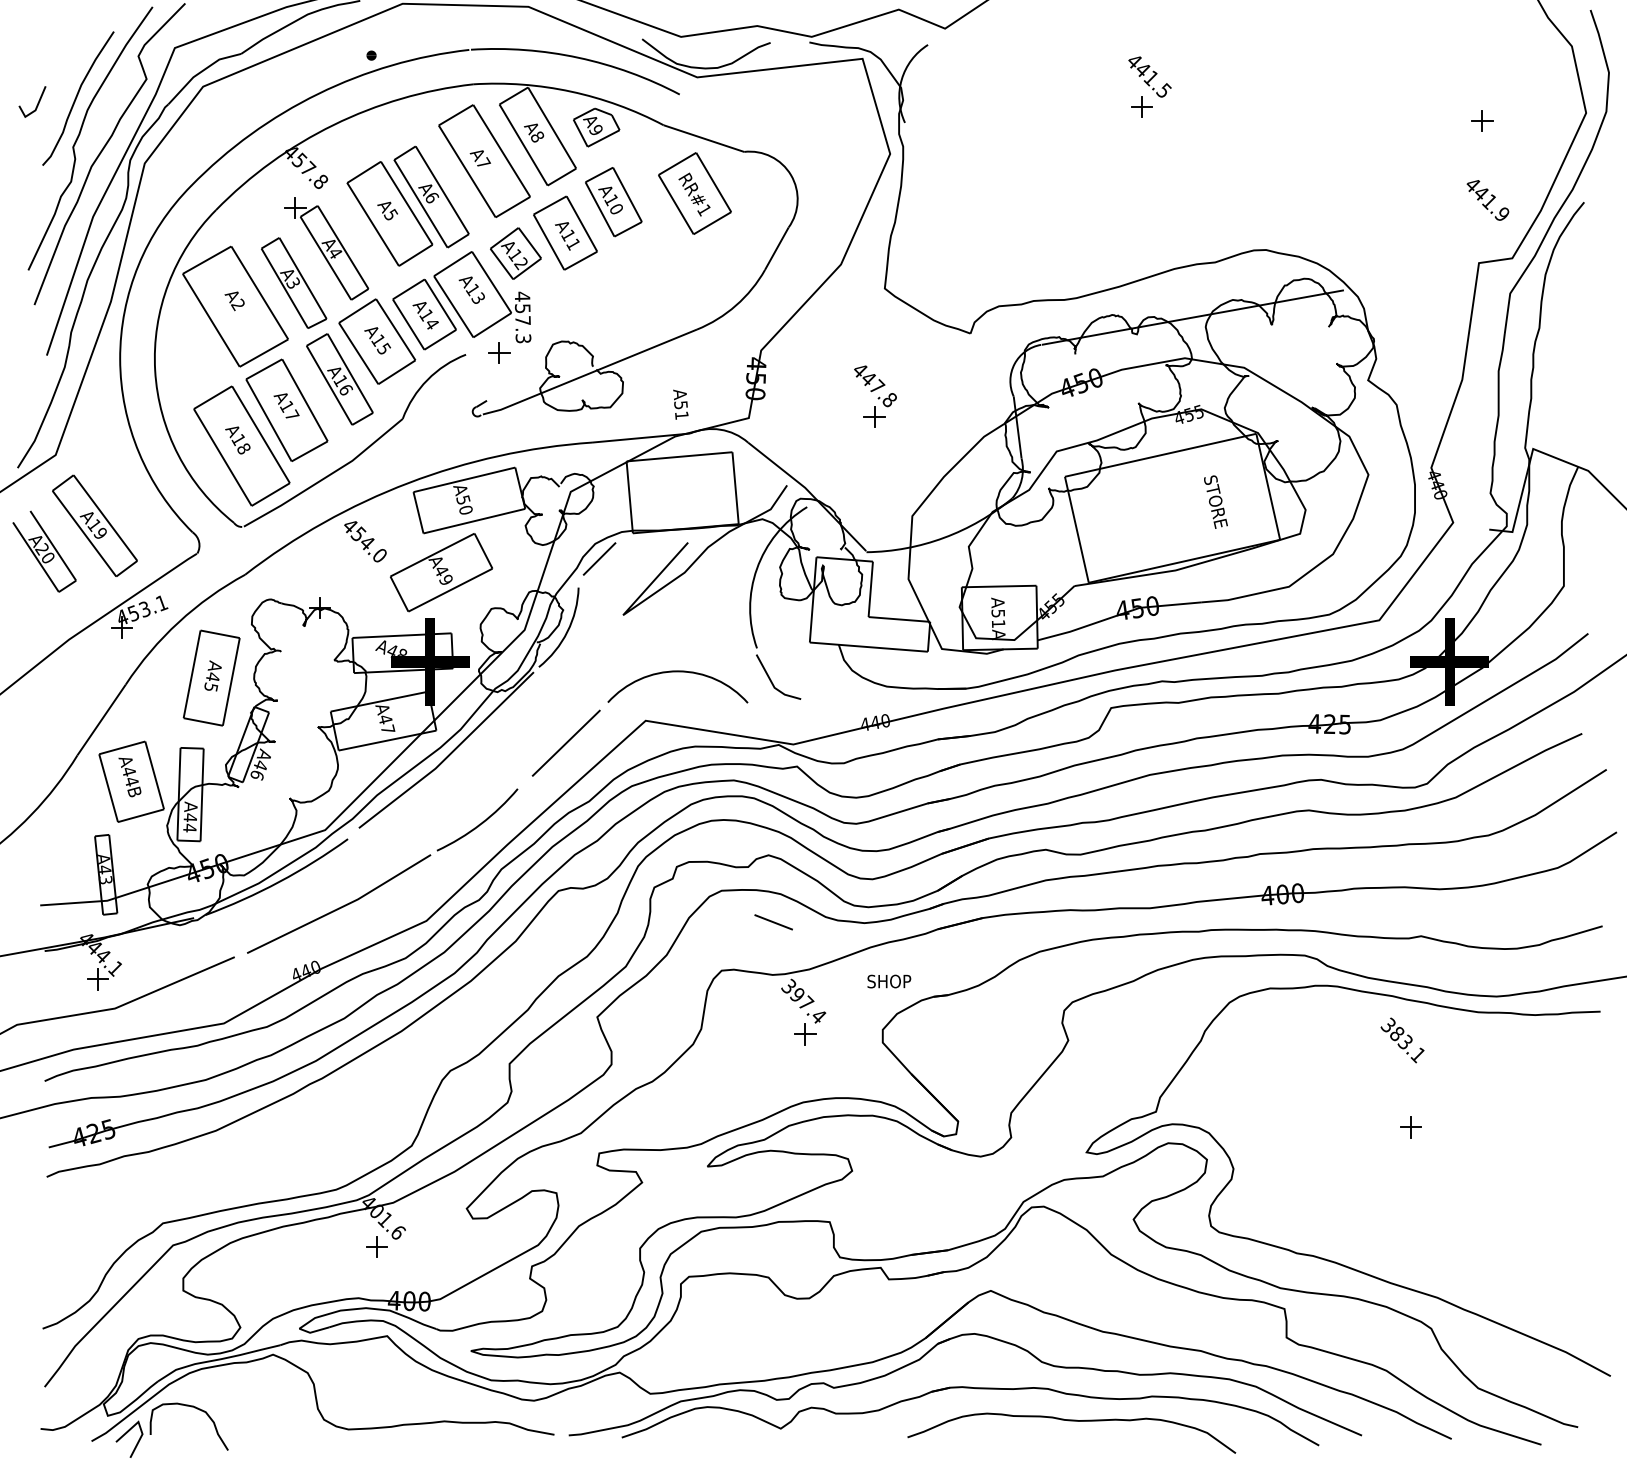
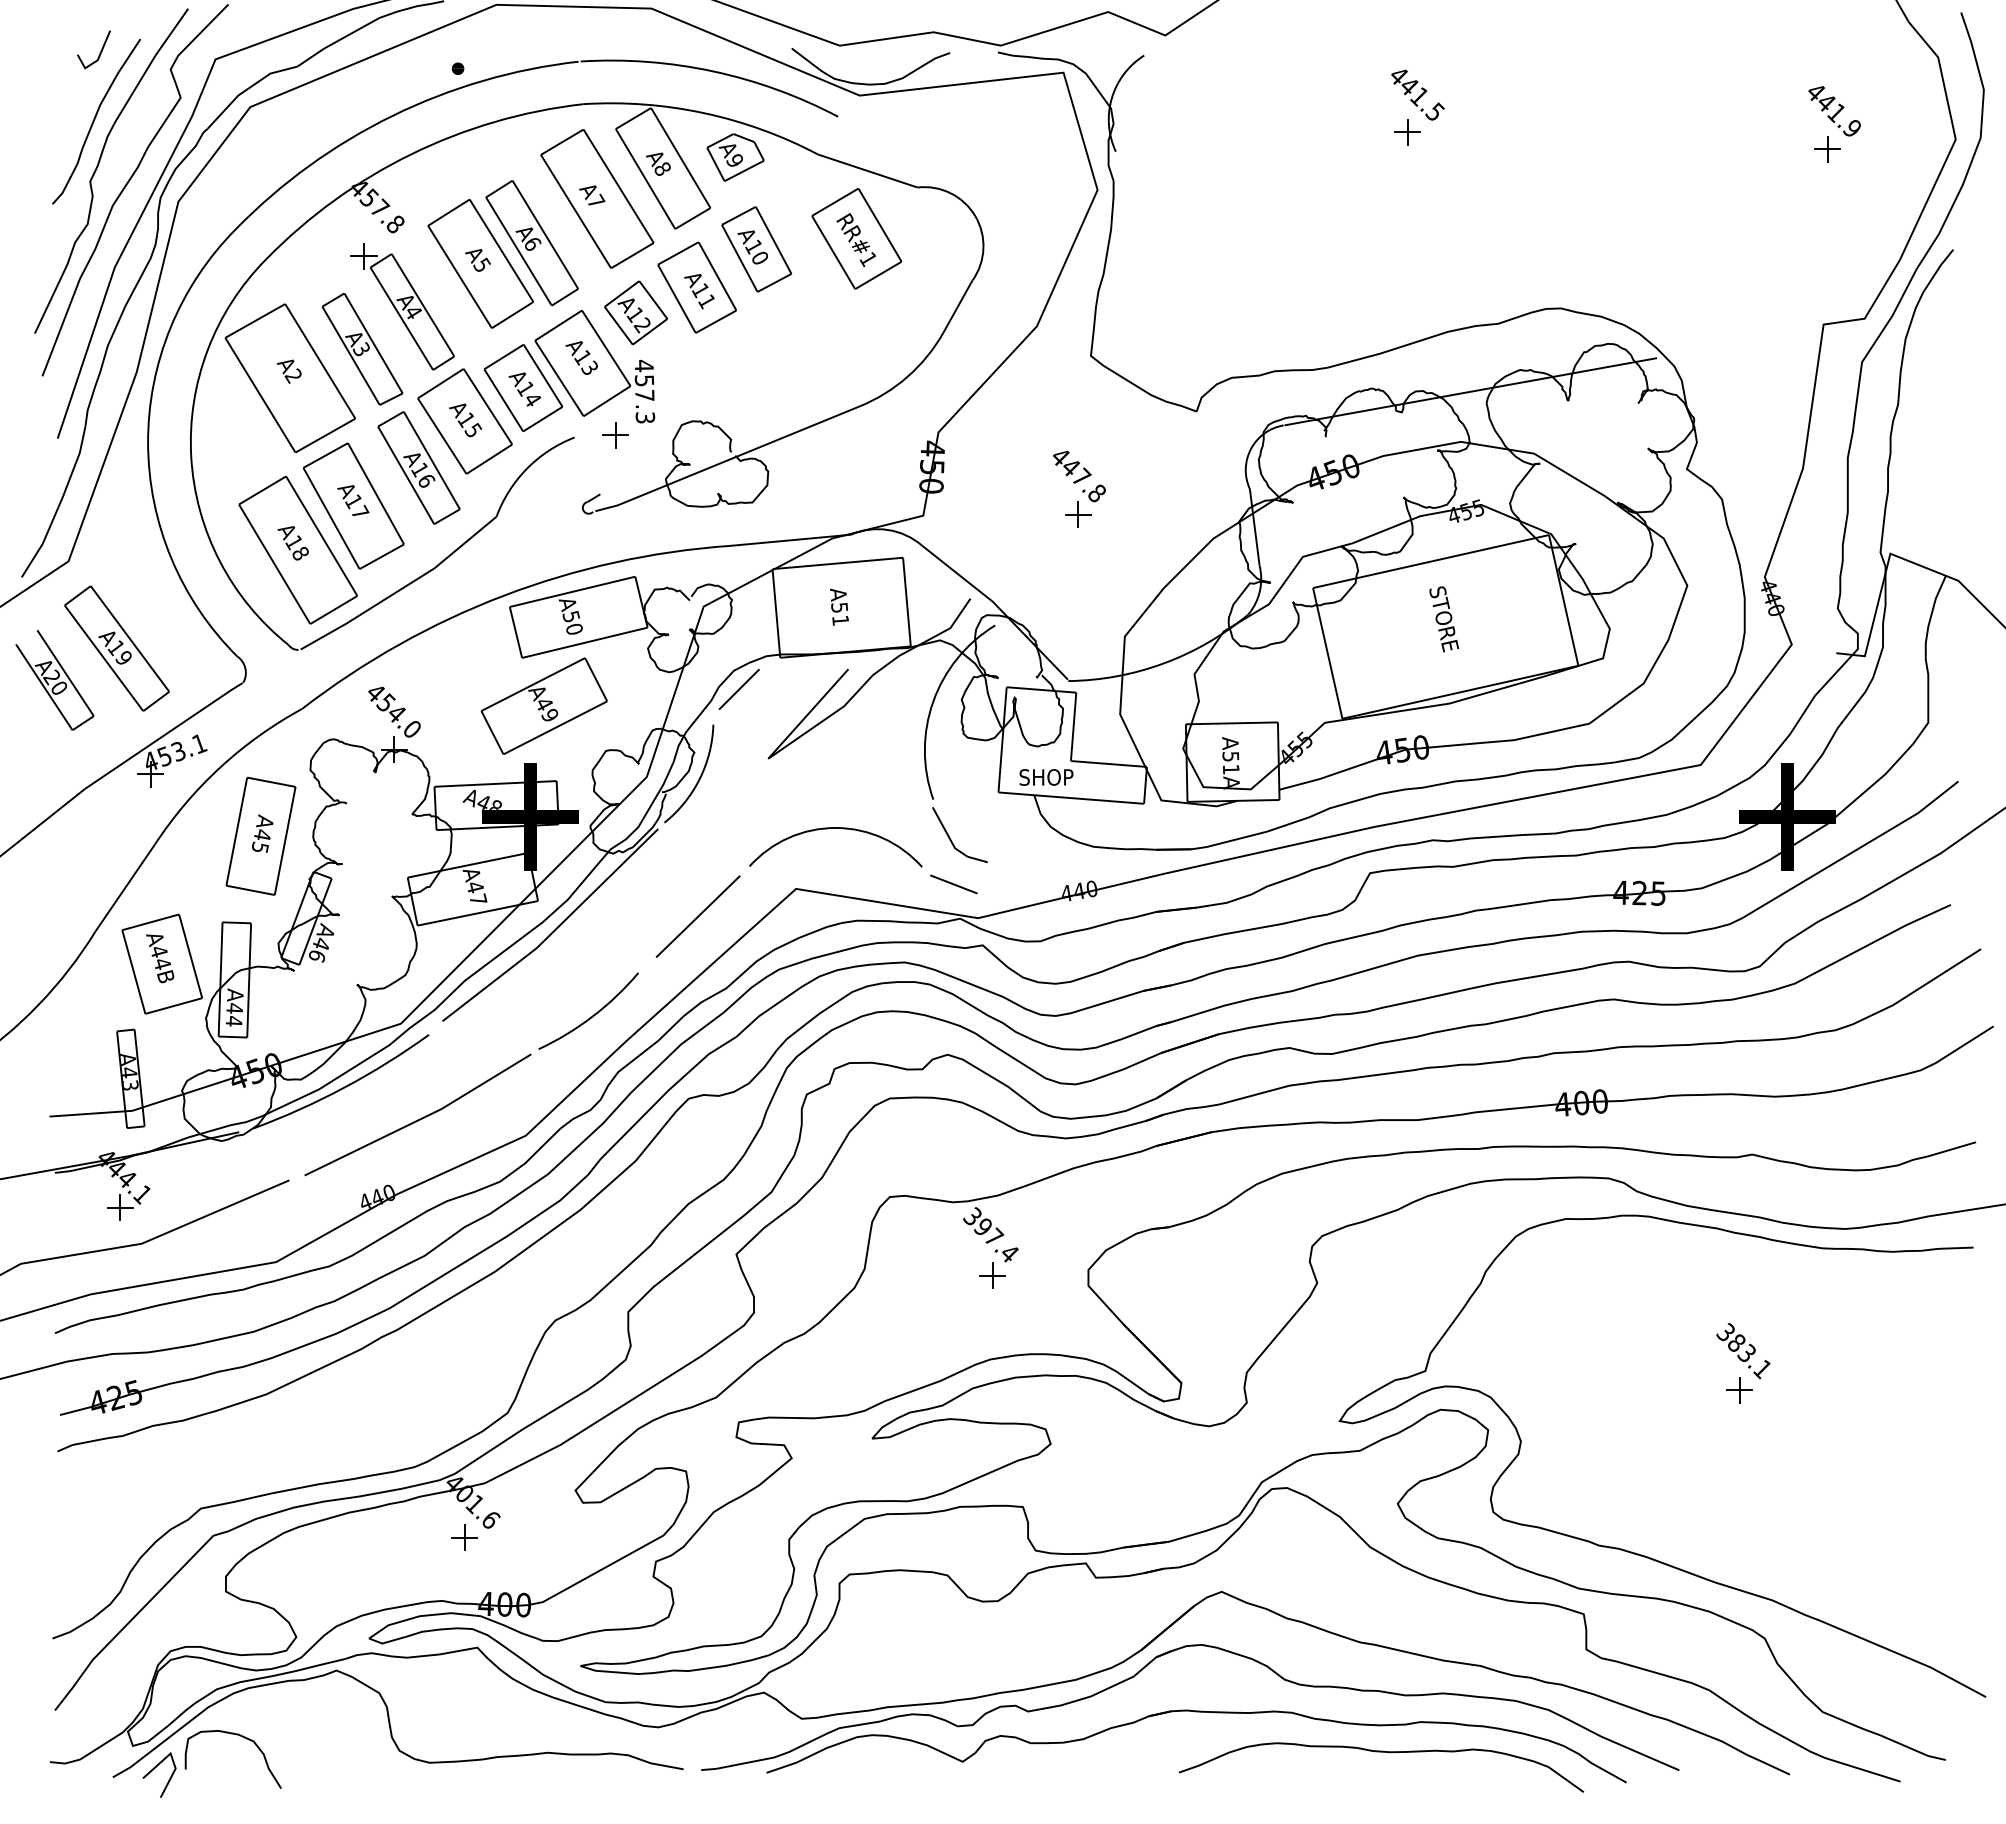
line: (37, 102) -> (100, 50), moved
text: (1487, 200) -> (1834, 111), moved
text: (680, 404) -> (839, 606), moved
text: (1216, 502) -> (1444, 619), moved
text: (365, 541) -> (394, 711), moved
line: (773, 922) -> (953, 884), moved
text: (889, 981) -> (1046, 777), moved
text: (1402, 1040) -> (1743, 1351), moved
curve: (1071, 1421) -> (1381, 1752), moved

